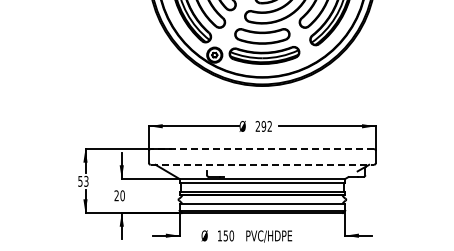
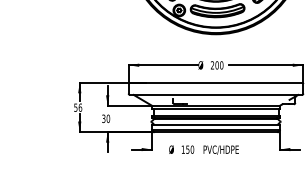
text: (266, 126) -> (219, 65), 292 -> 200
line: (262, 148) -> (216, 82), dashed -> solid
line: (262, 164) -> (216, 94), dashed -> solid
text: (86, 181) -> (80, 107), 53 -> 56
text: (116, 196) -> (103, 119), 20 -> 30

